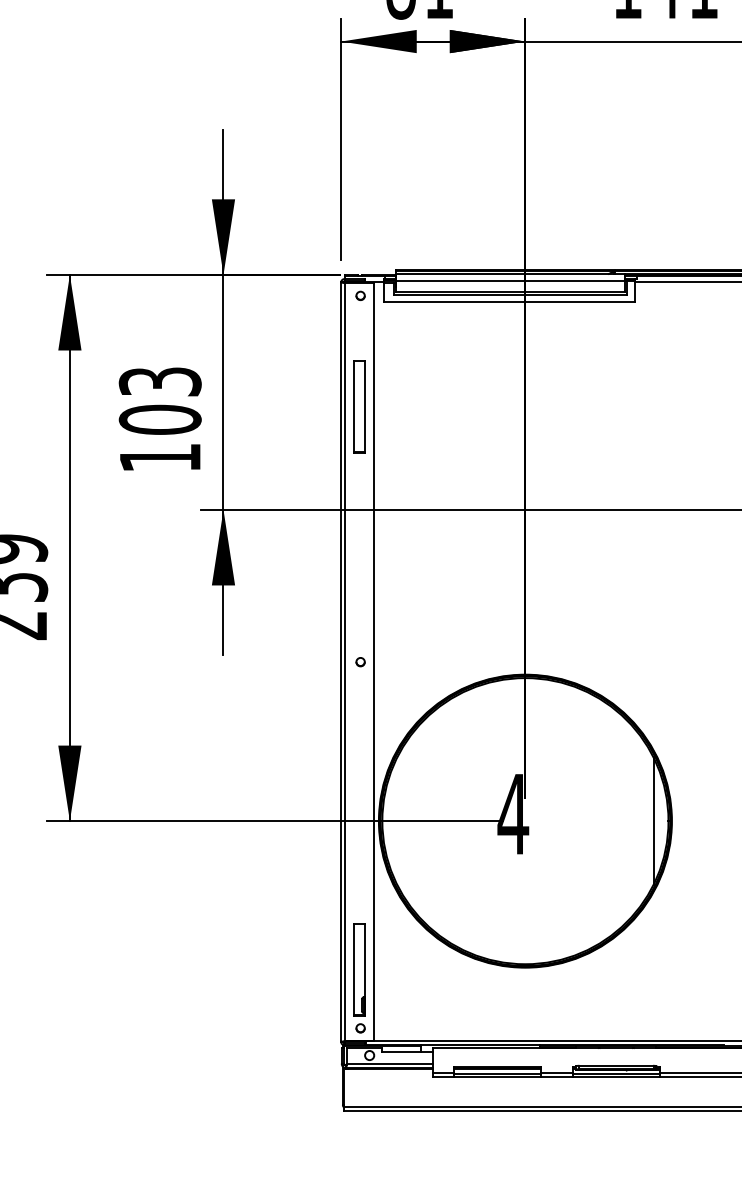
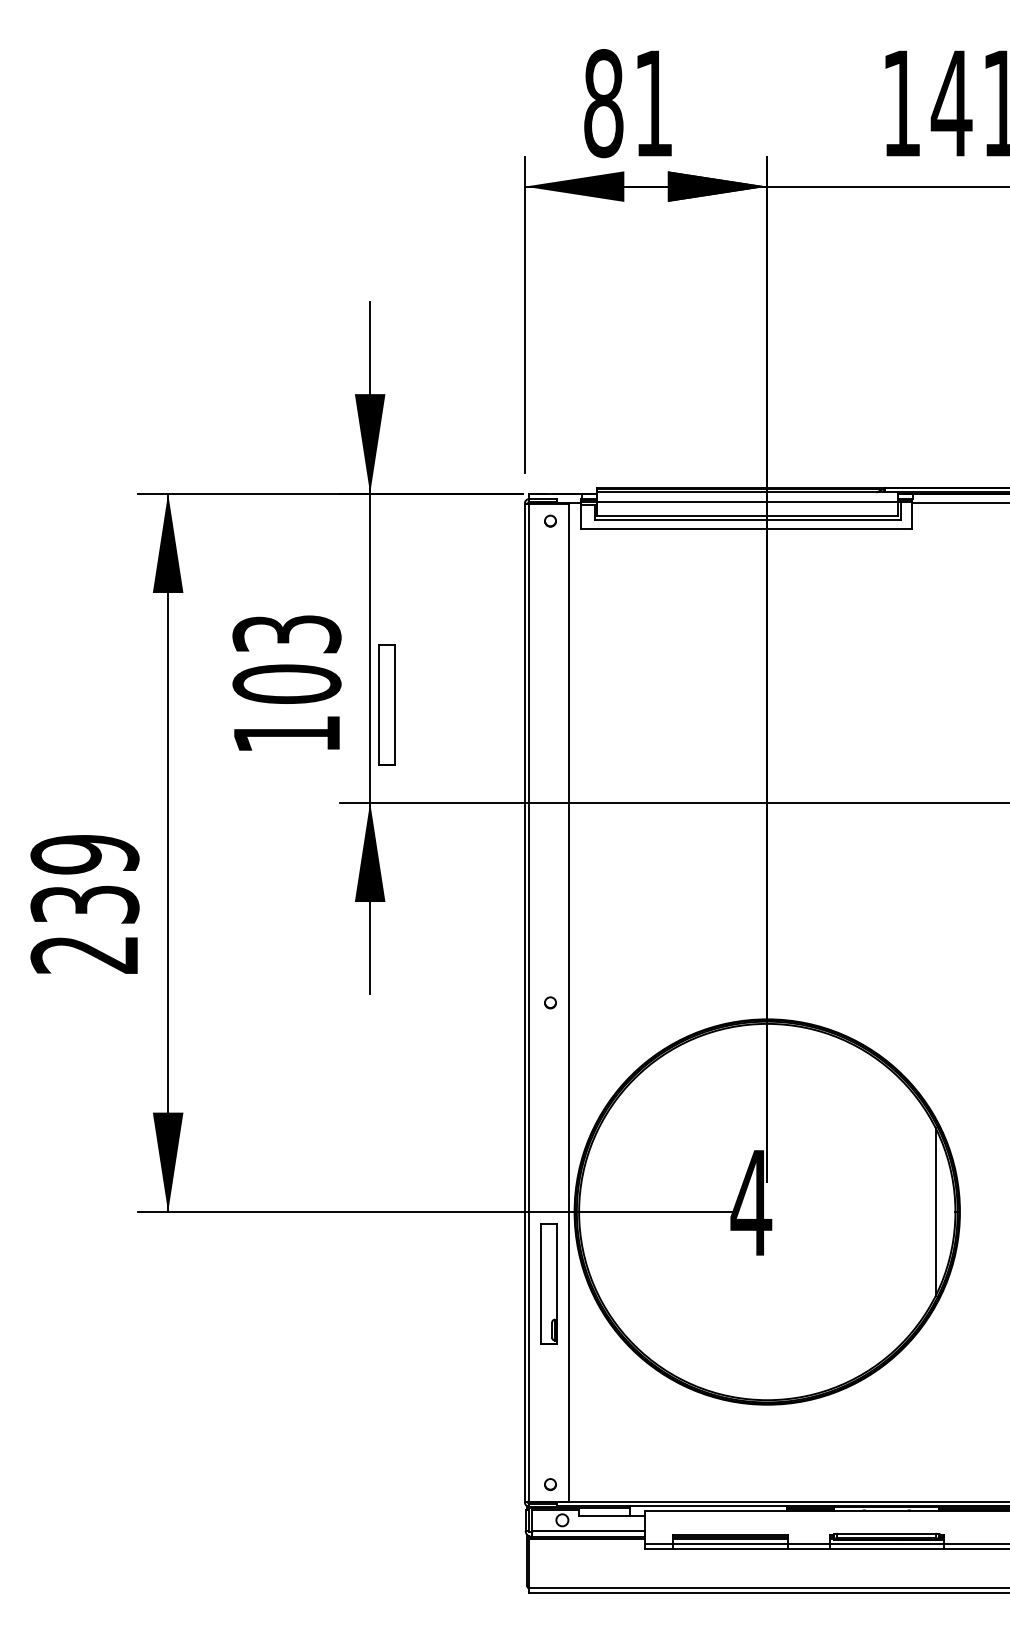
part: (359, 406) -> (386, 704), moved
part: (359, 969) -> (548, 1283), moved

